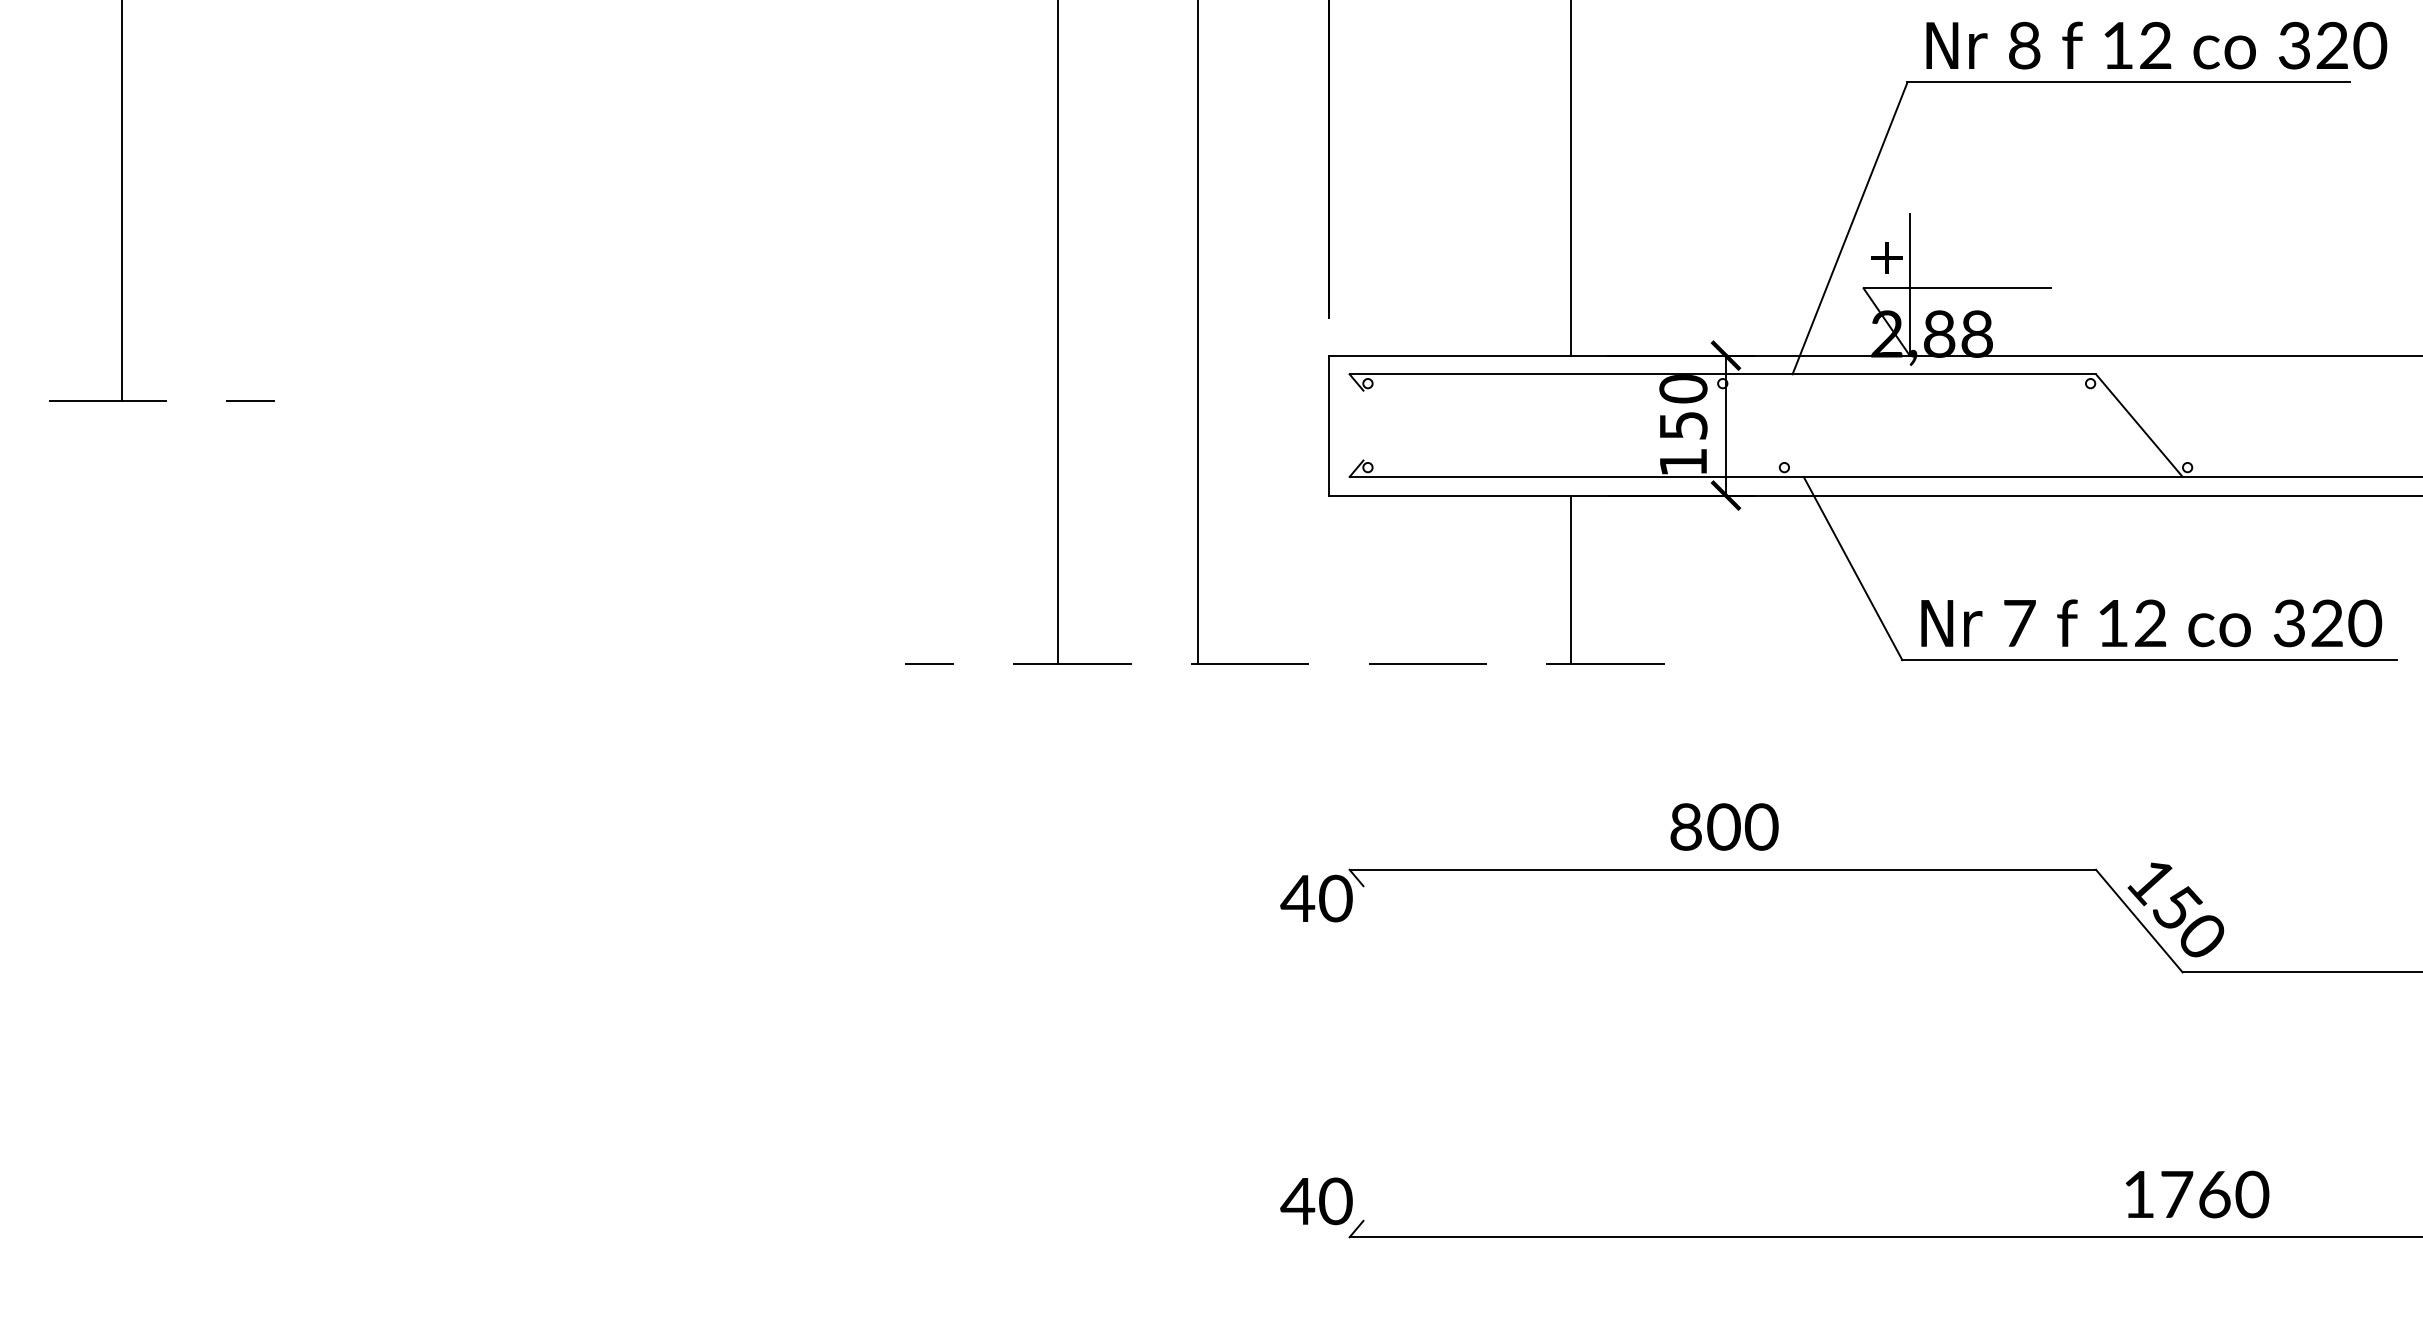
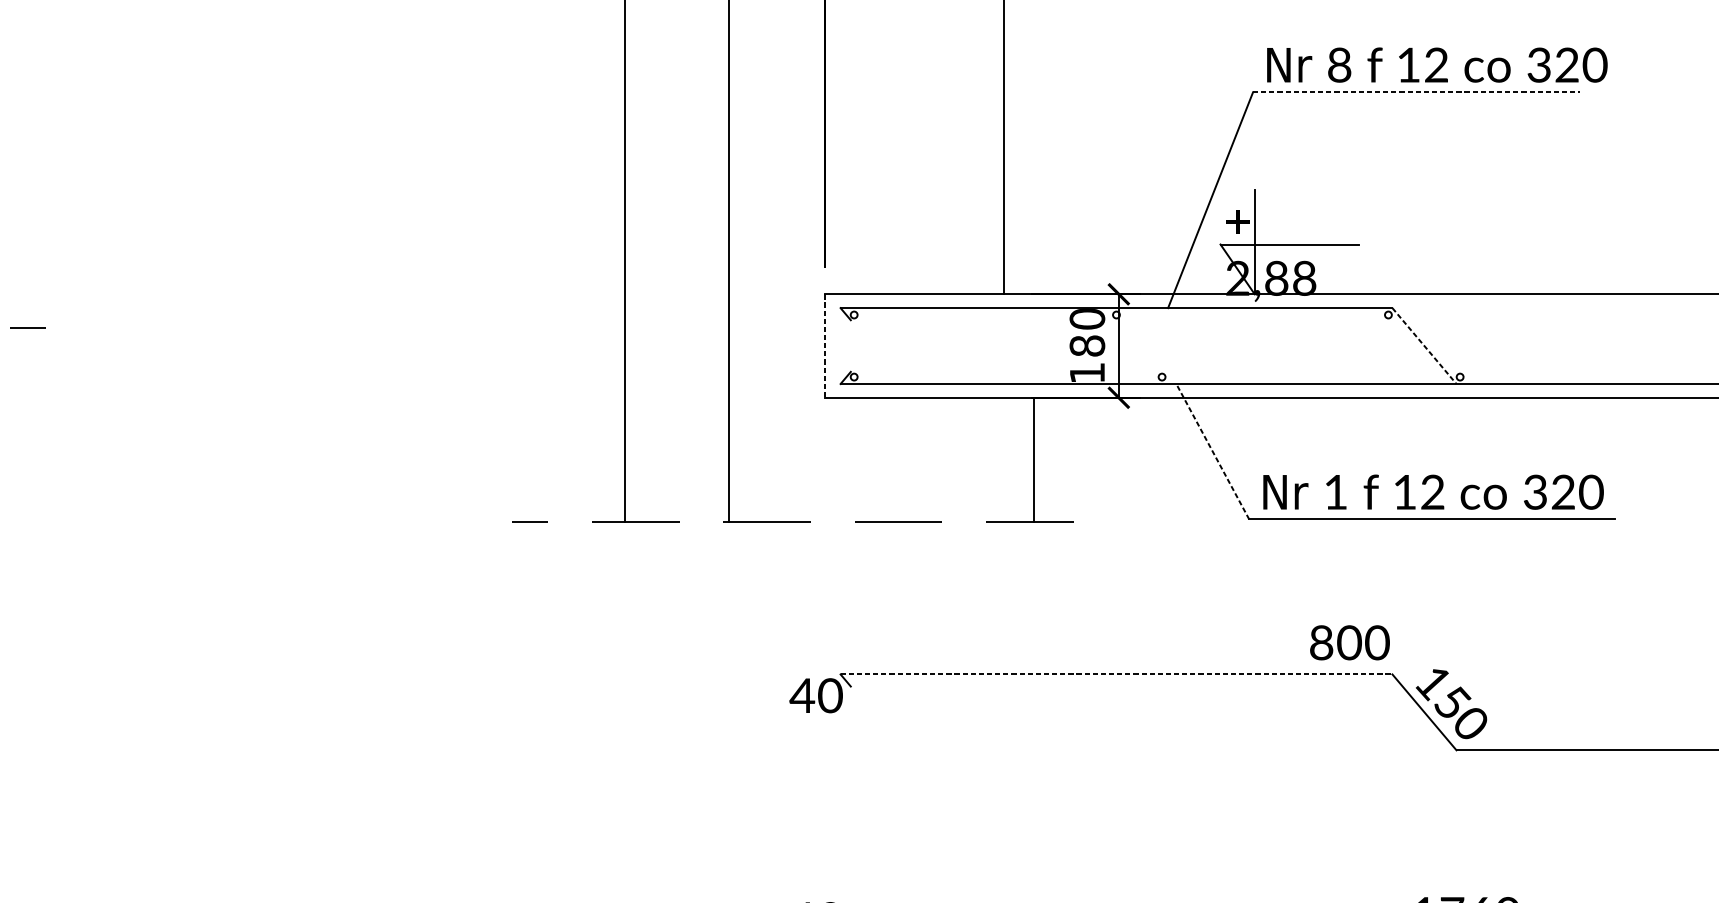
line: (2129, 82) -> (1417, 92), solid -> dashed
line: (1328, 425) -> (825, 345), solid -> dashed
text: (1683, 425) -> (1087, 345), 150 -> 180
line: (2139, 426) -> (1424, 346), solid -> dashed
line: (1852, 568) -> (1212, 451), solid -> dashed
line: (1571, 579) -> (1034, 459), moved
text: (2019, 623) -> (1335, 492), 7 -> 1
text: (1724, 826) -> (1349, 642), moved
line: (1723, 869) -> (1117, 674), solid -> dashed

